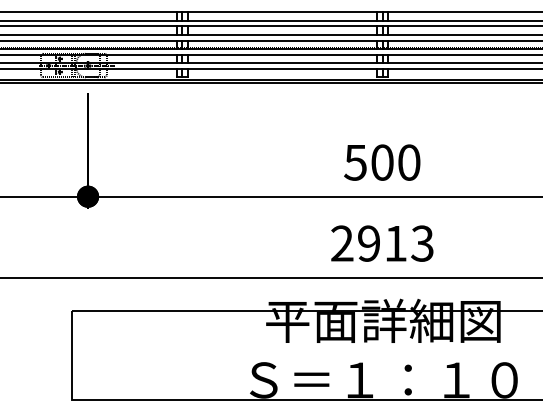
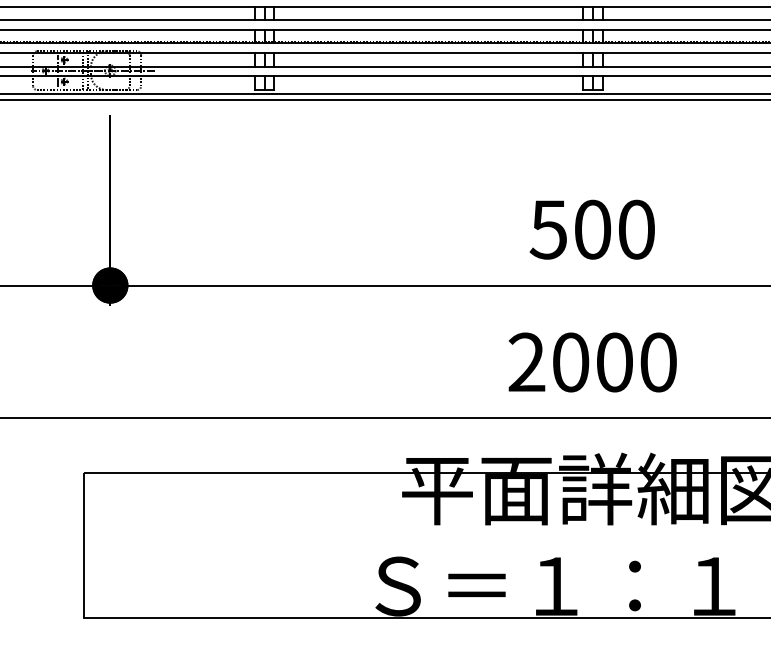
text: (395, 243) -> (614, 362), 2913 -> 2000

